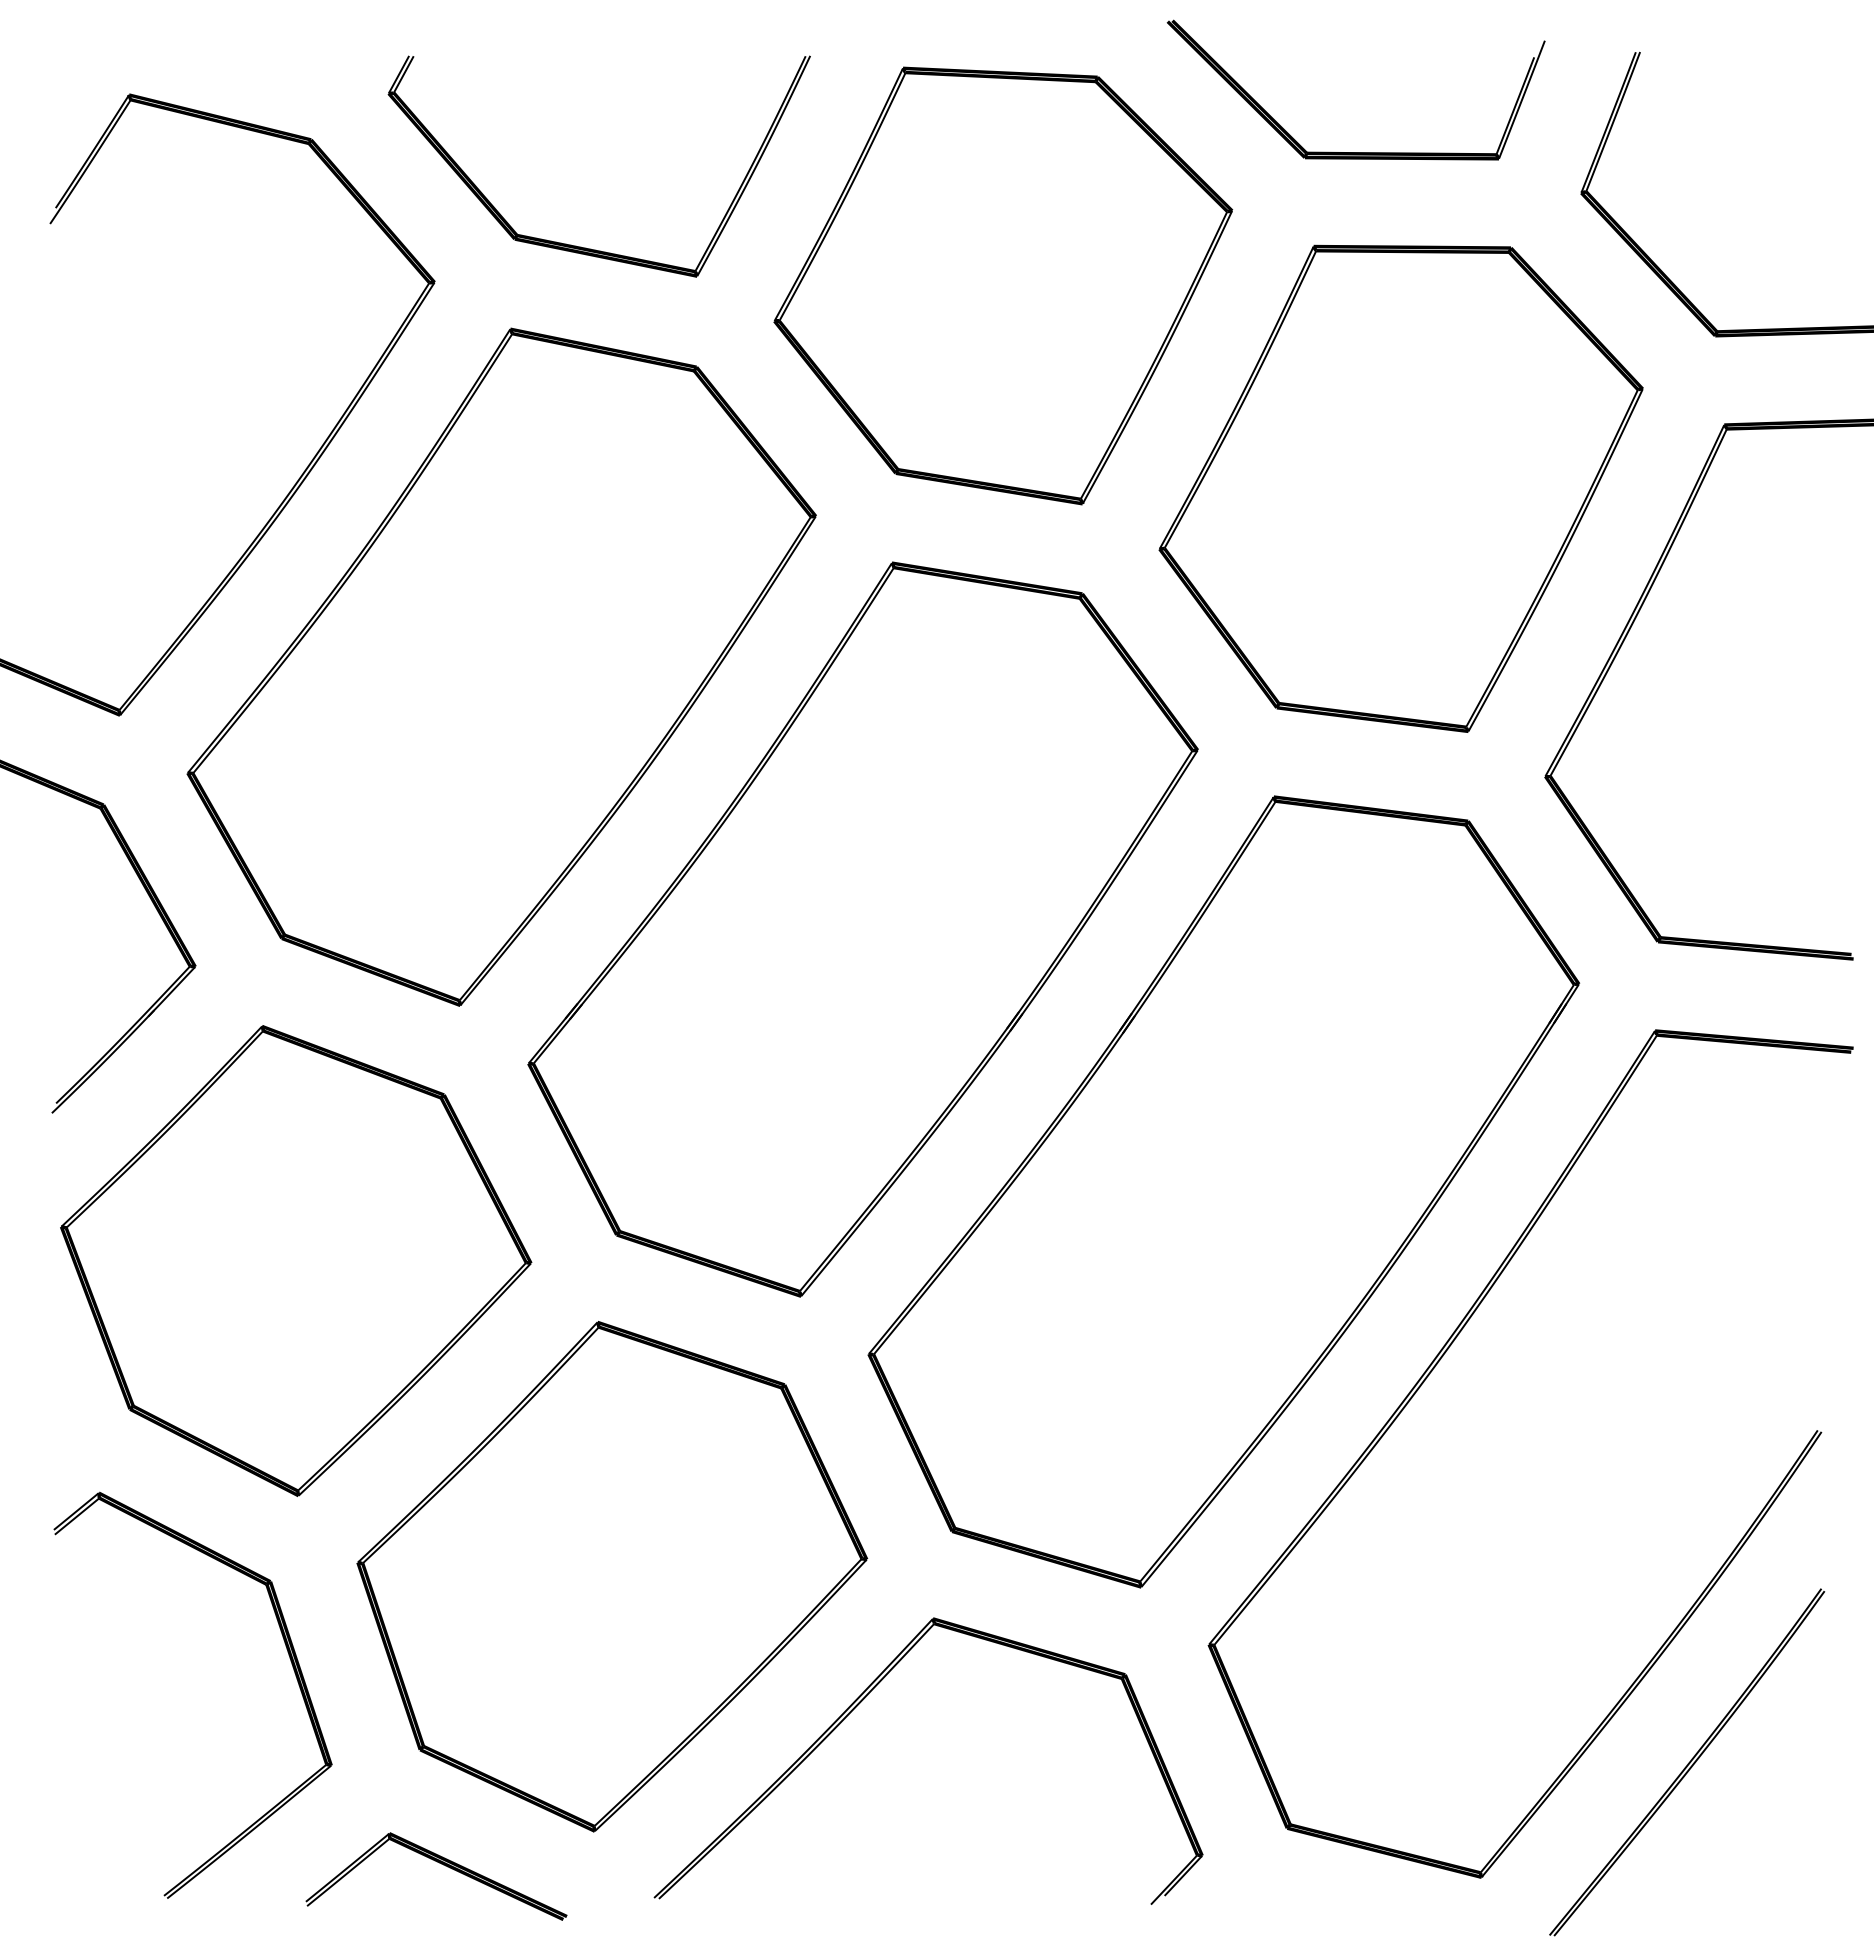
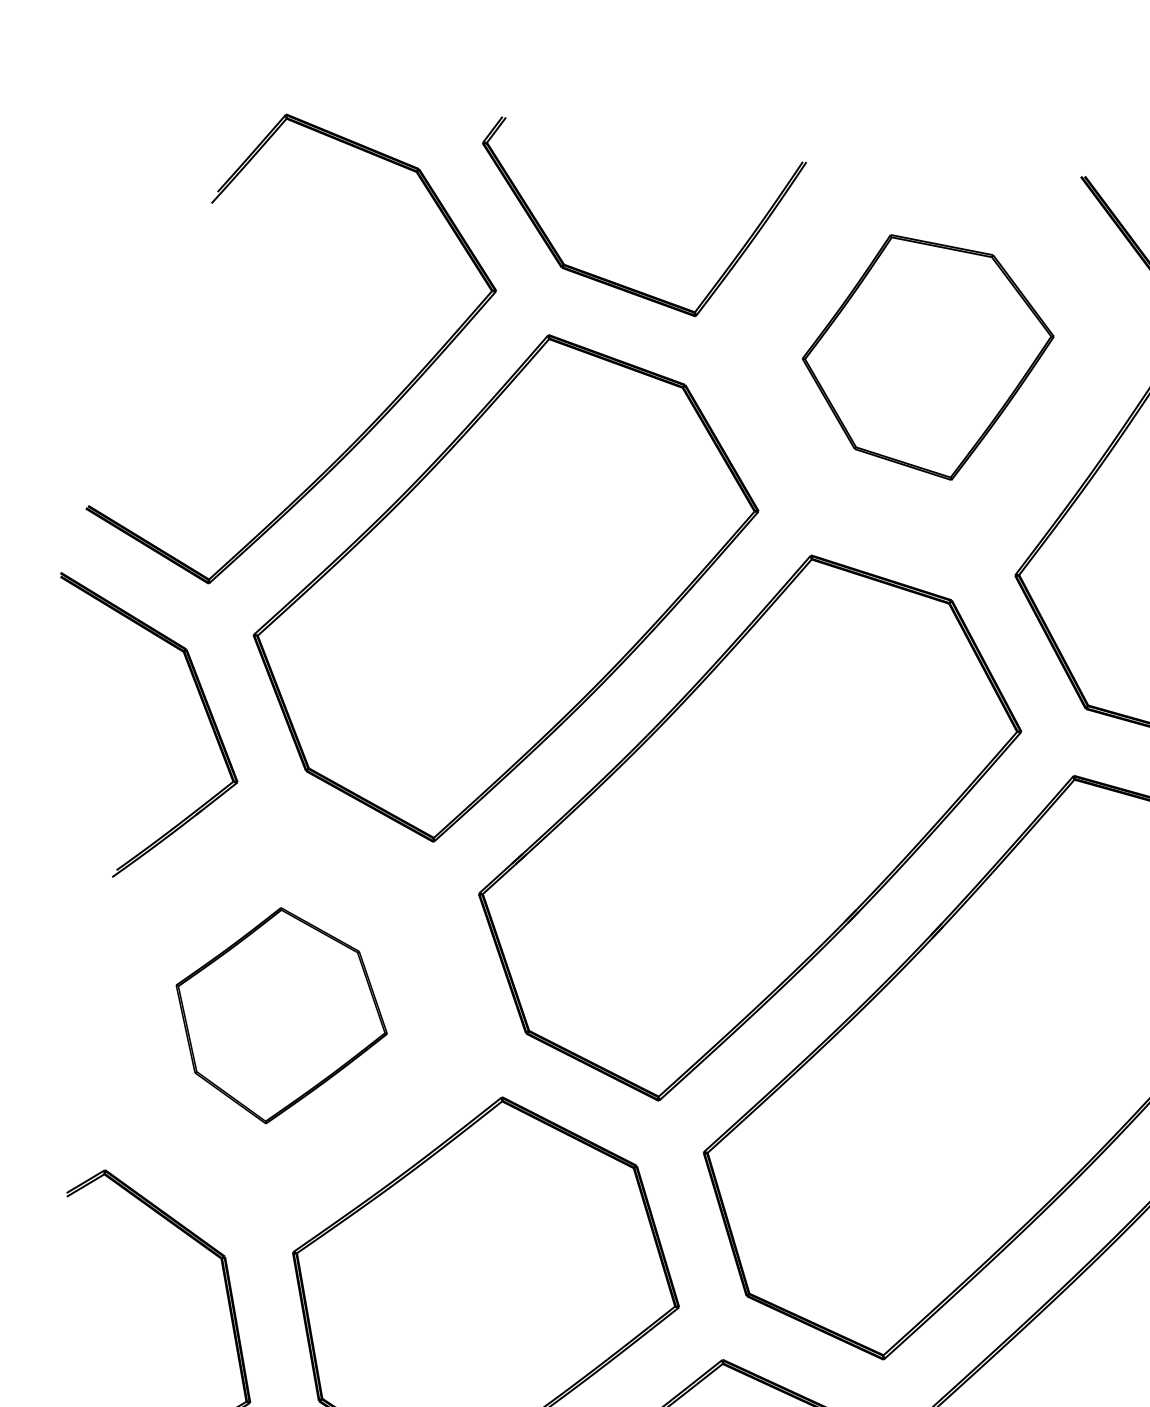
part: (1003, 285) -> (926, 357), size x0.7
part: (296, 1260) -> (280, 1016), size x0.6

